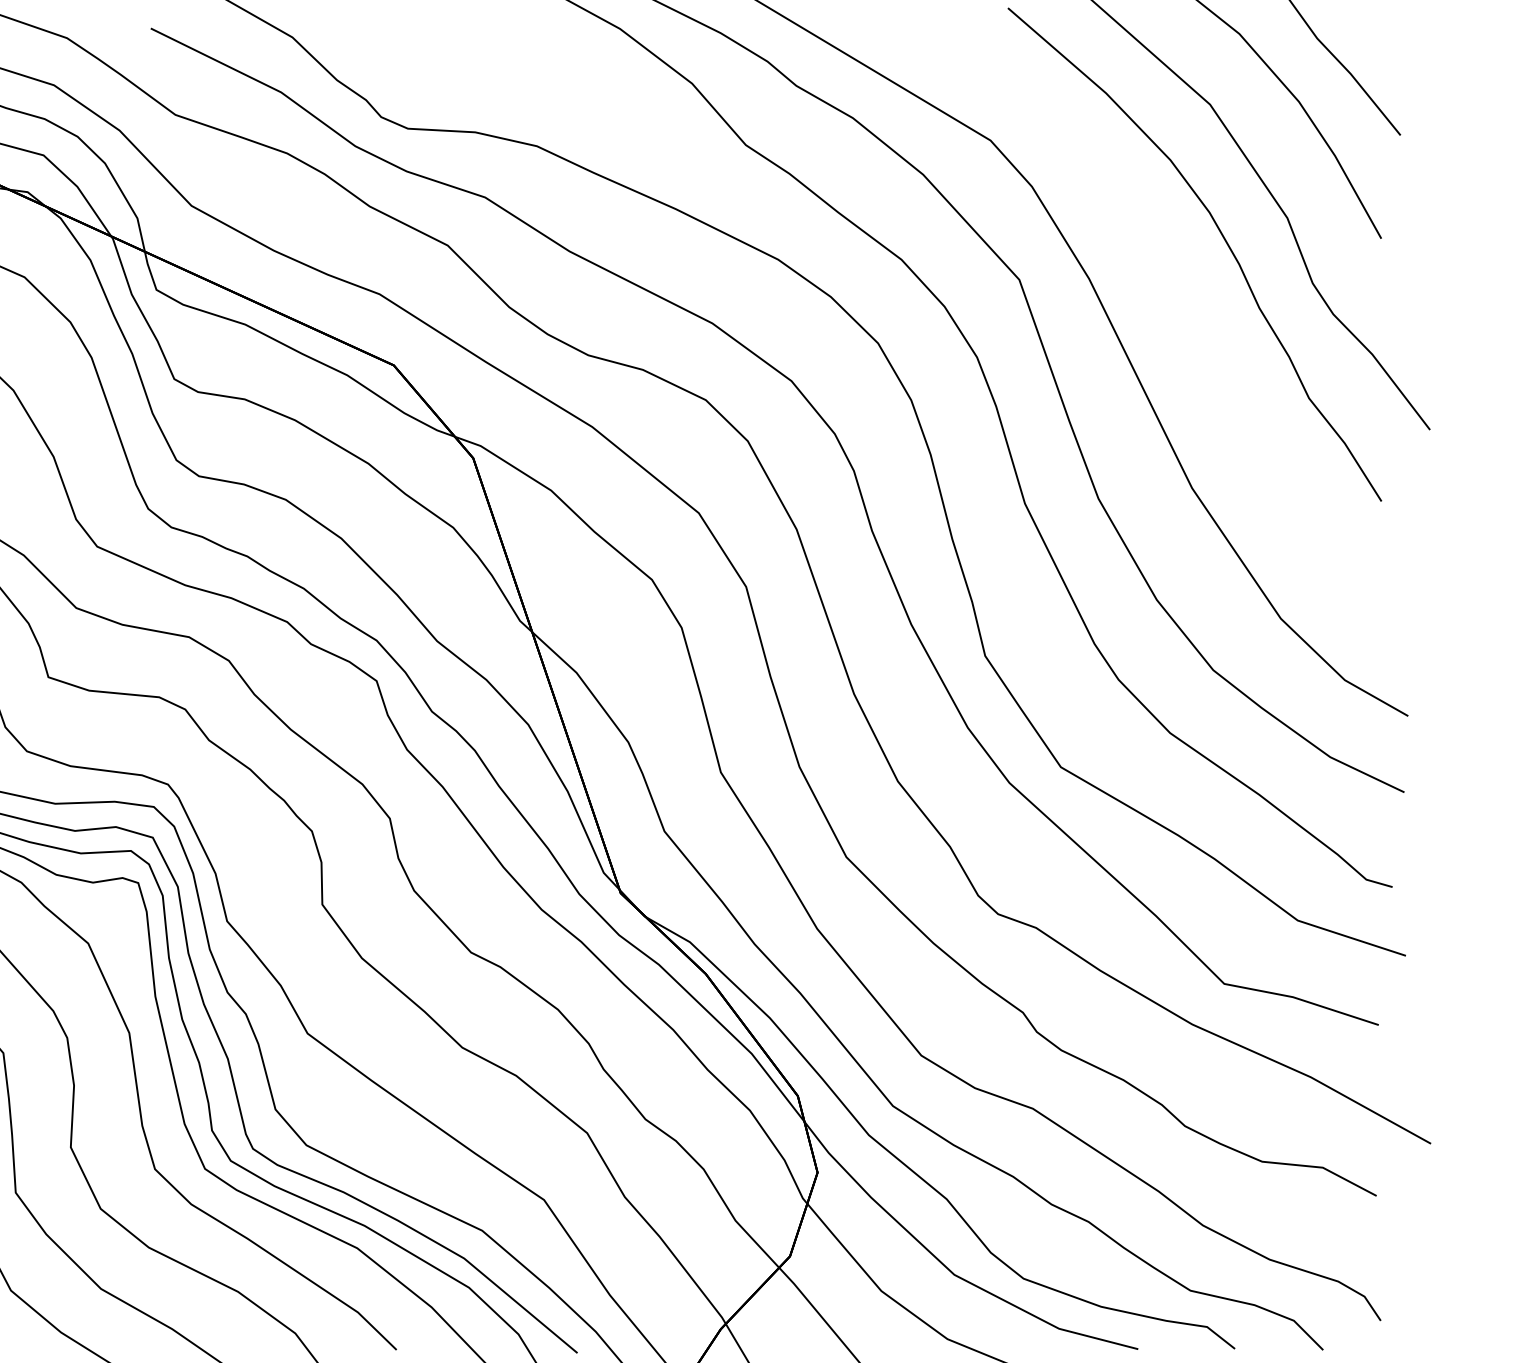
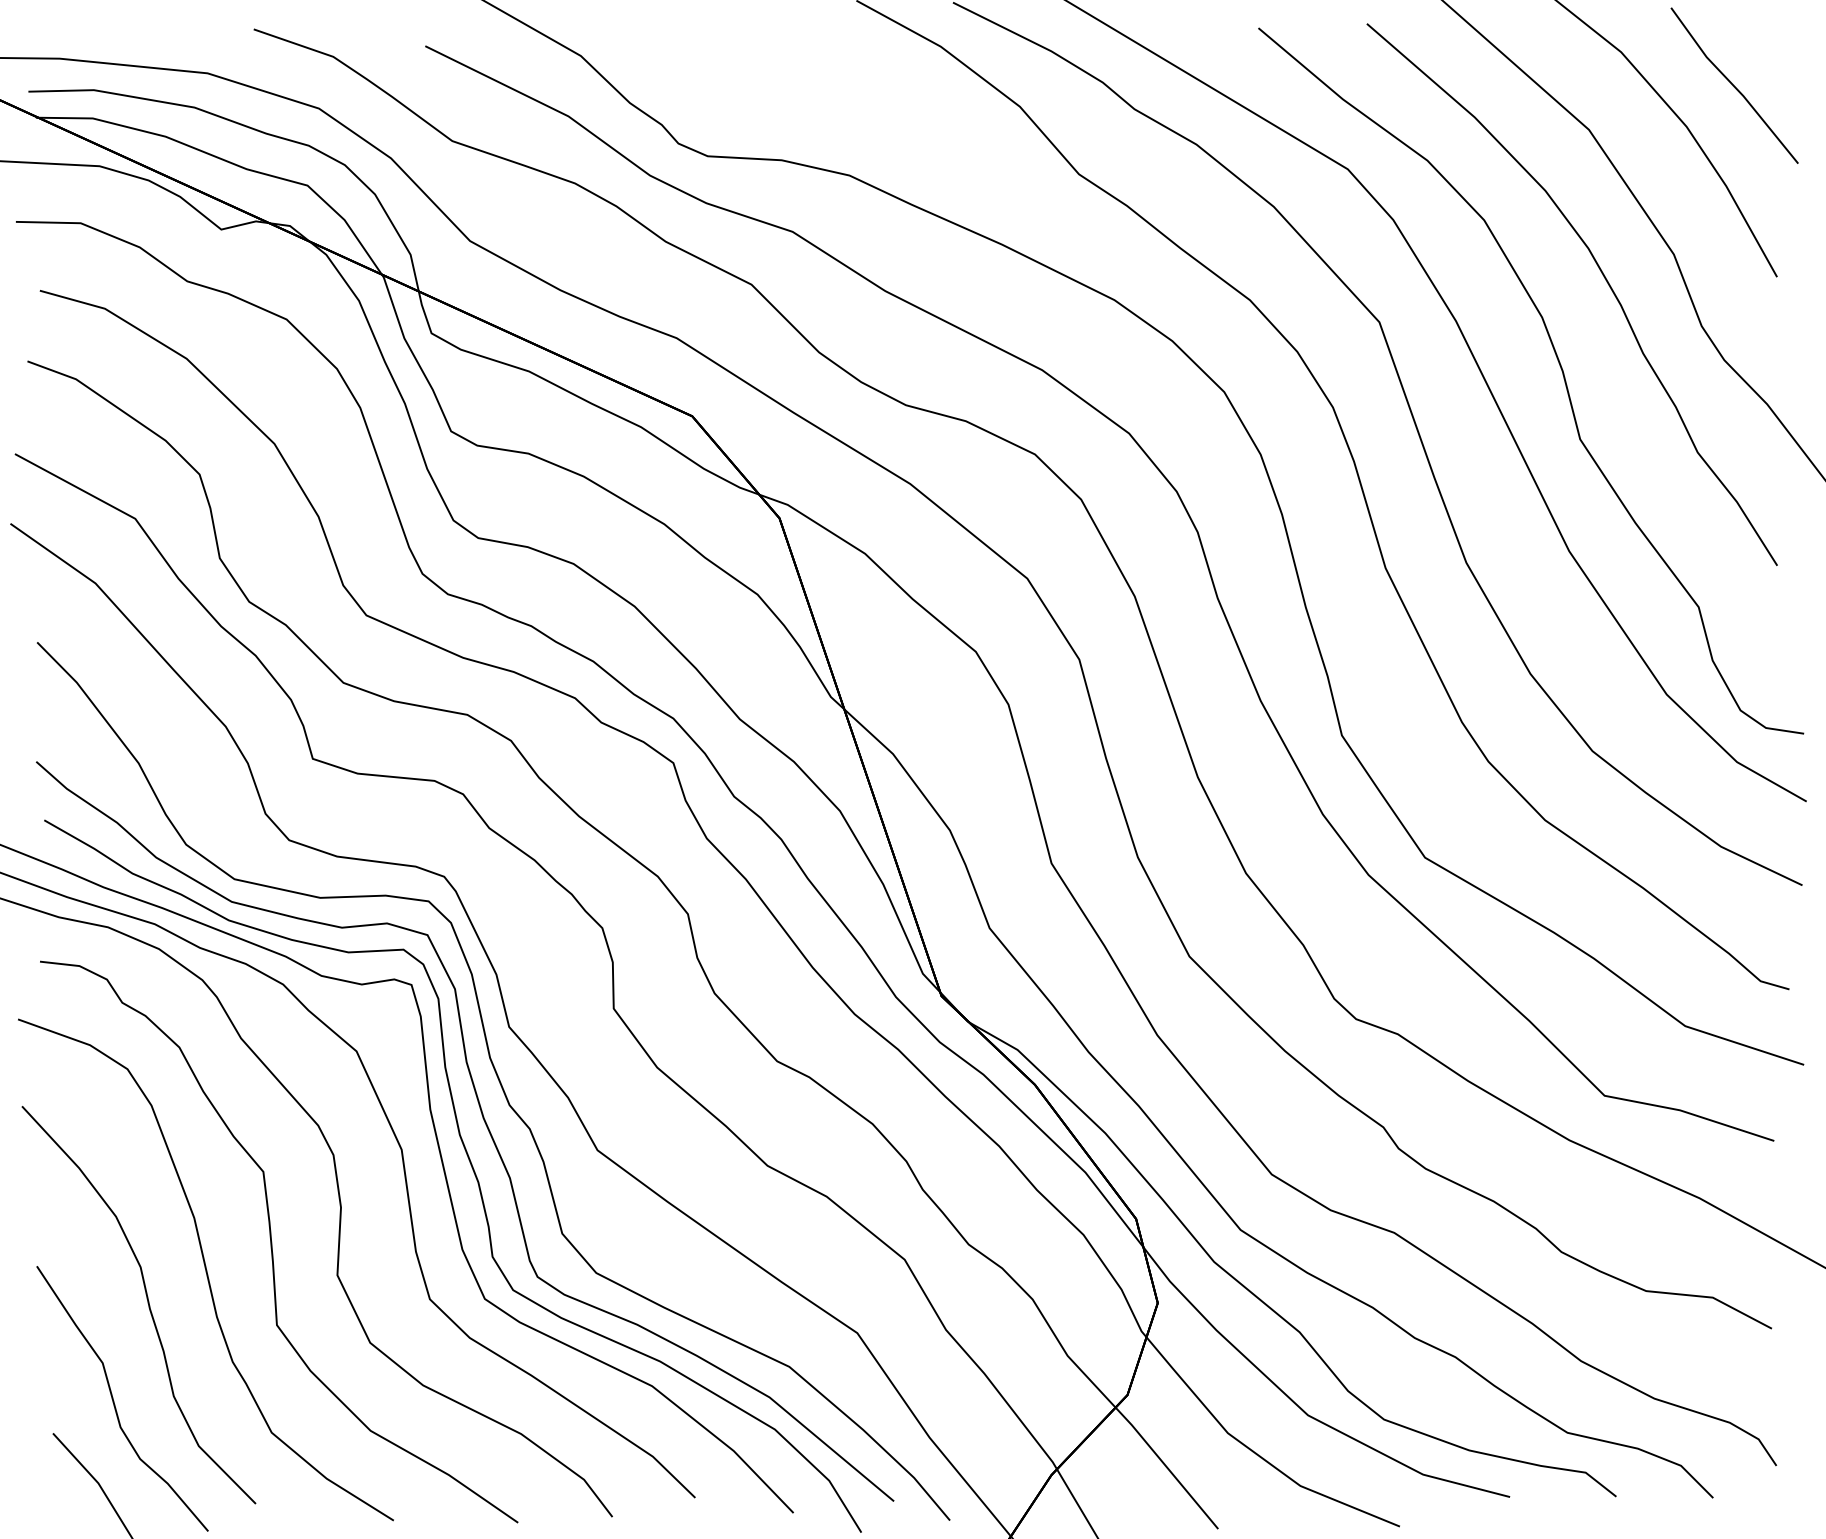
curve: (1183, 320) -> (1559, 366), added

